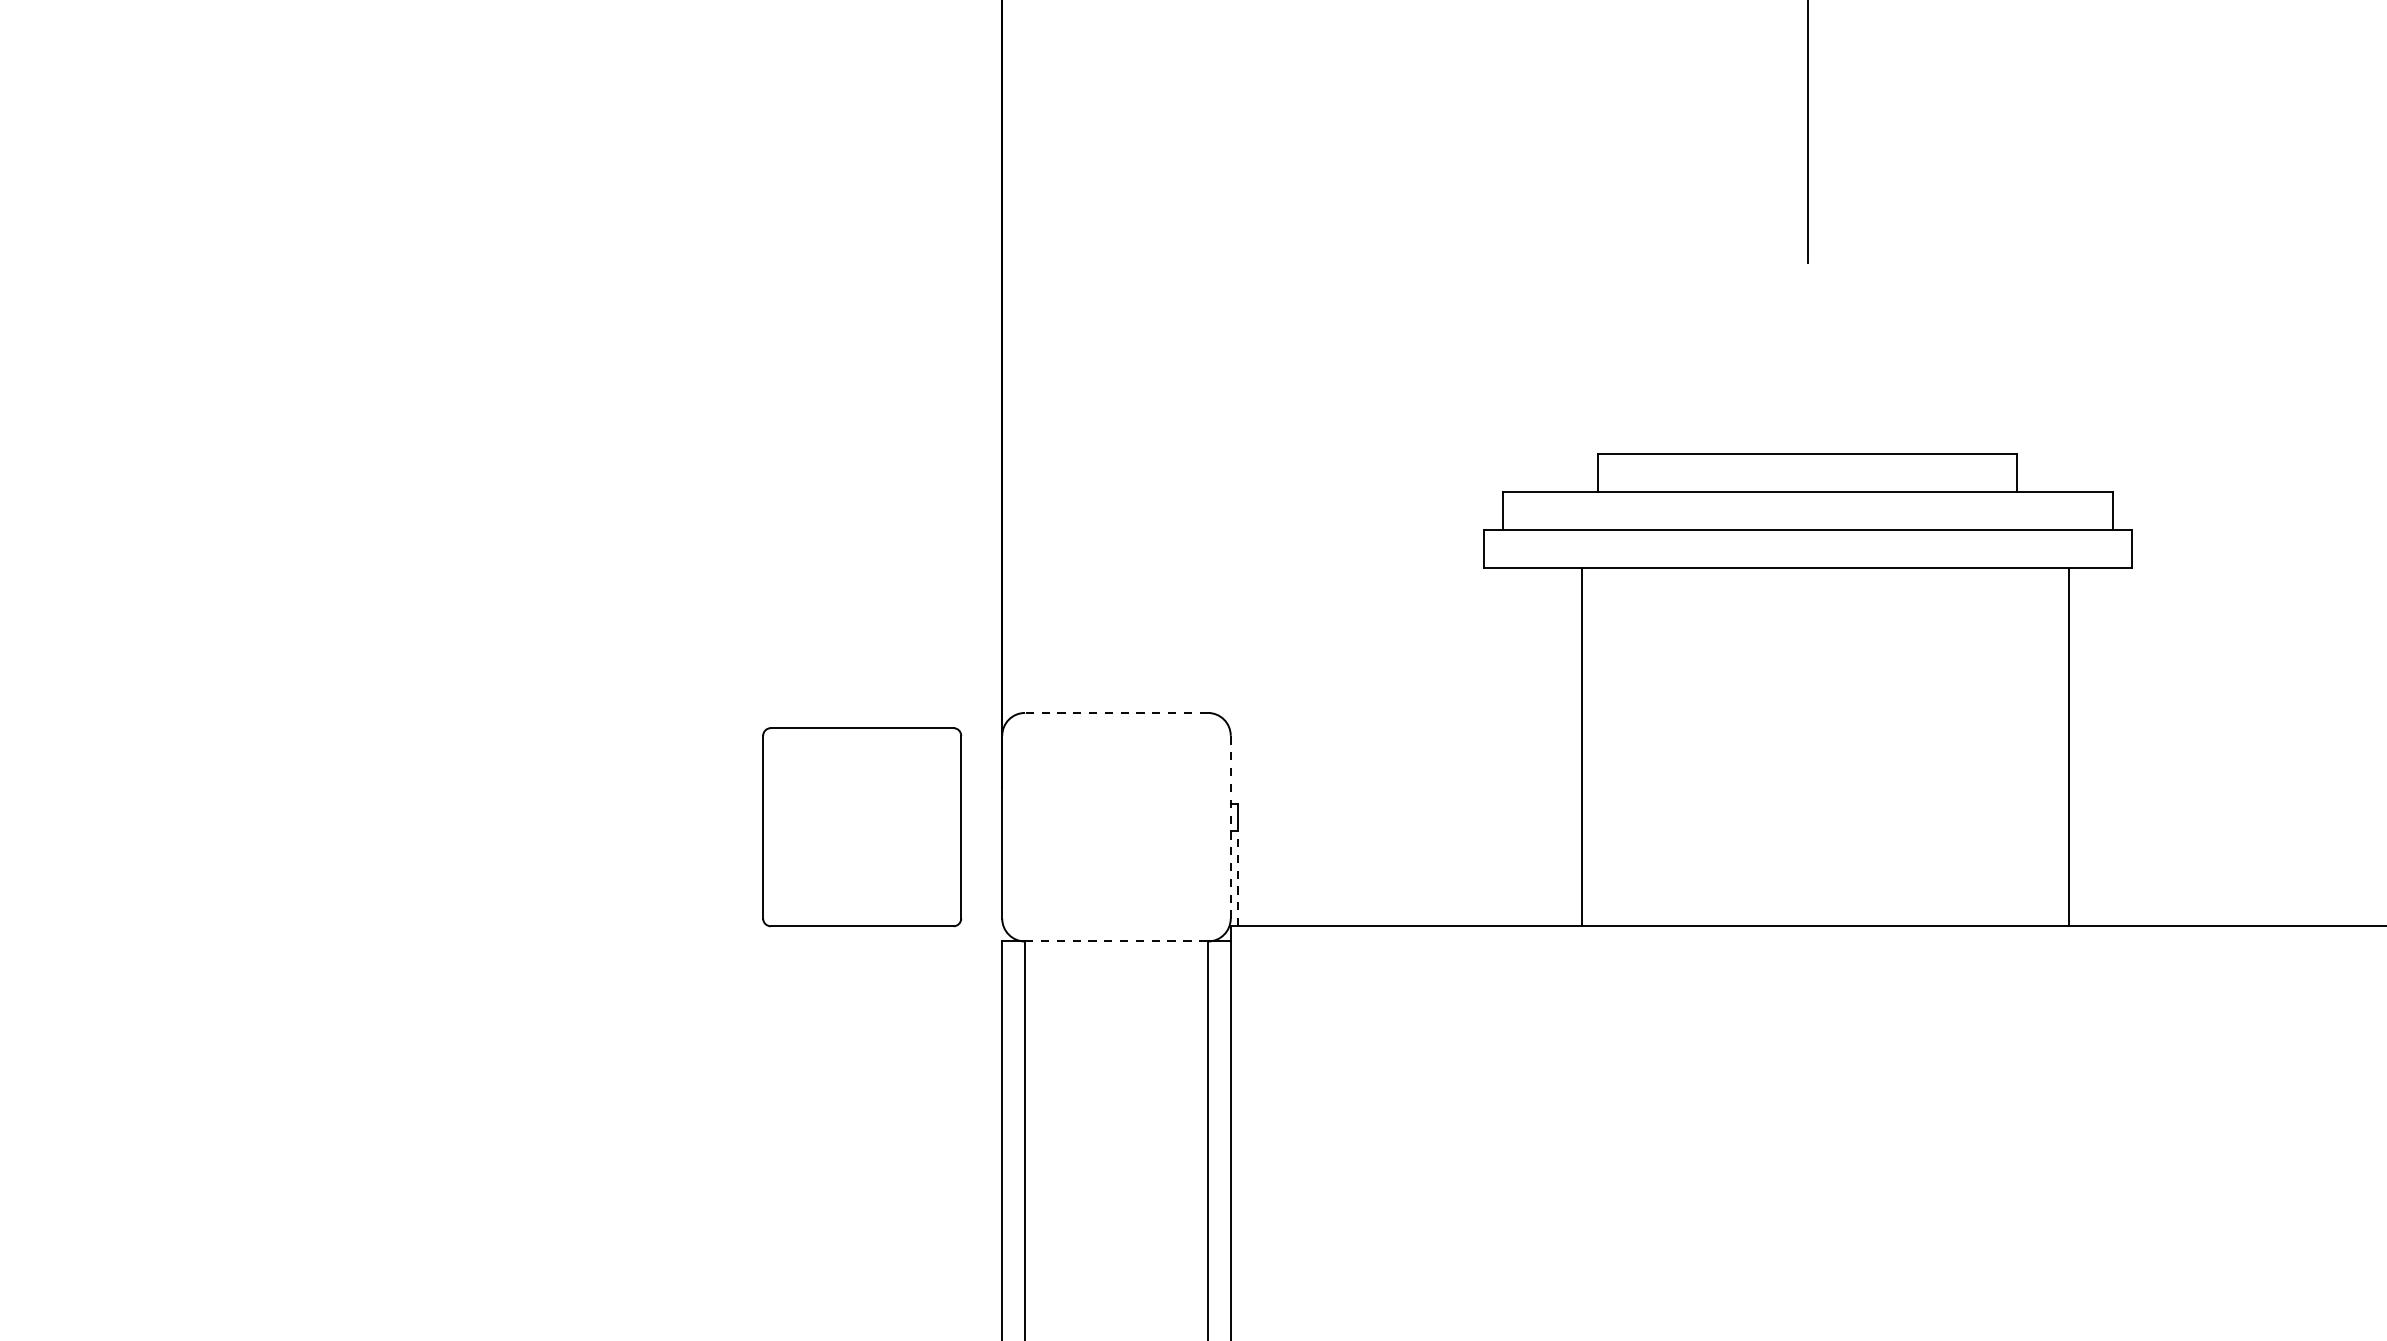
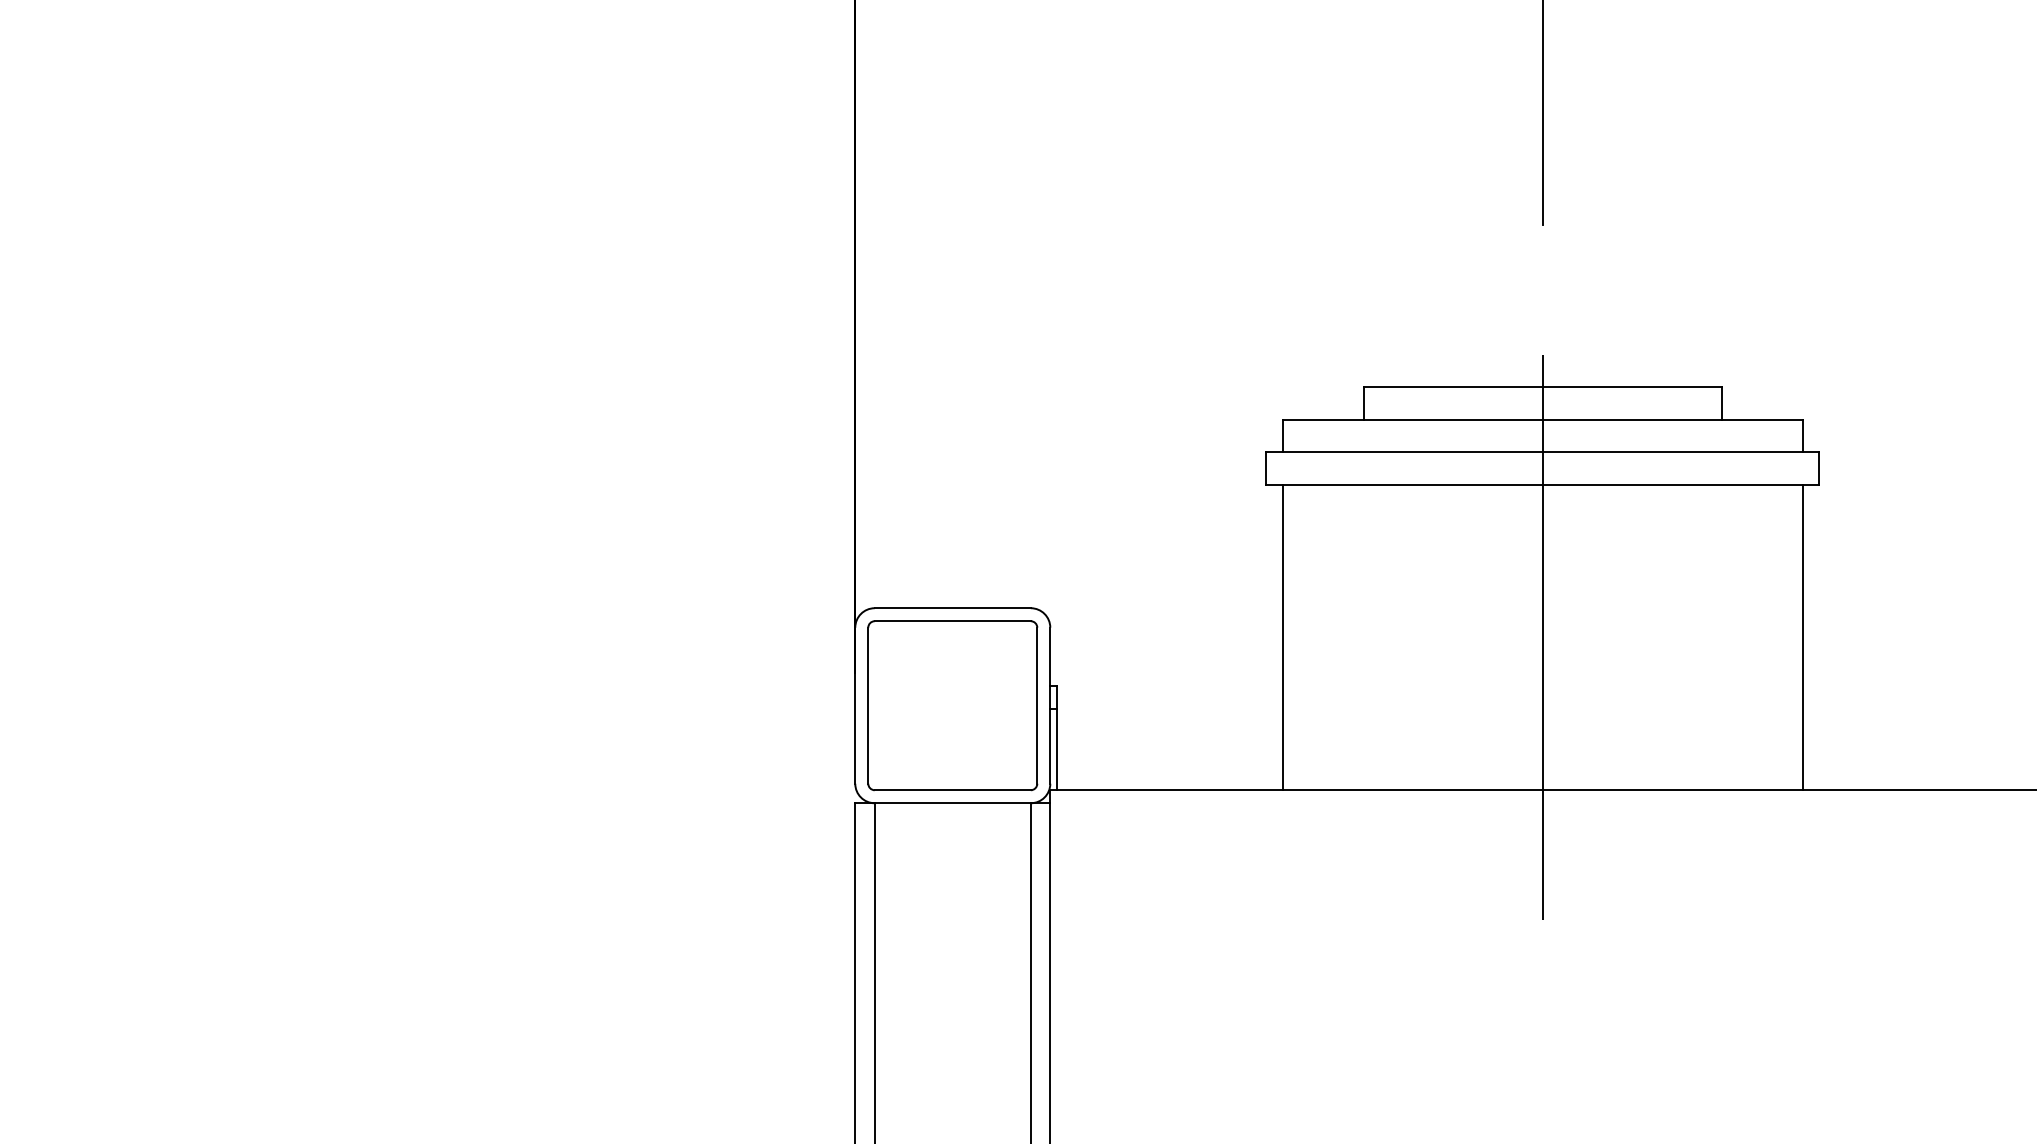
line: (1116, 713) -> (952, 608), dashed -> solid
line: (1581, 747) -> (1282, 637), moved
line: (1807, 747) -> (1542, 637), added
line: (2068, 747) -> (1802, 637), moved
part: (861, 826) -> (952, 705), moved
line: (1231, 826) -> (1050, 705), dashed -> solid
line: (1238, 878) -> (1056, 749), dashed -> solid
line: (1117, 941) -> (953, 803), dashed -> solid

